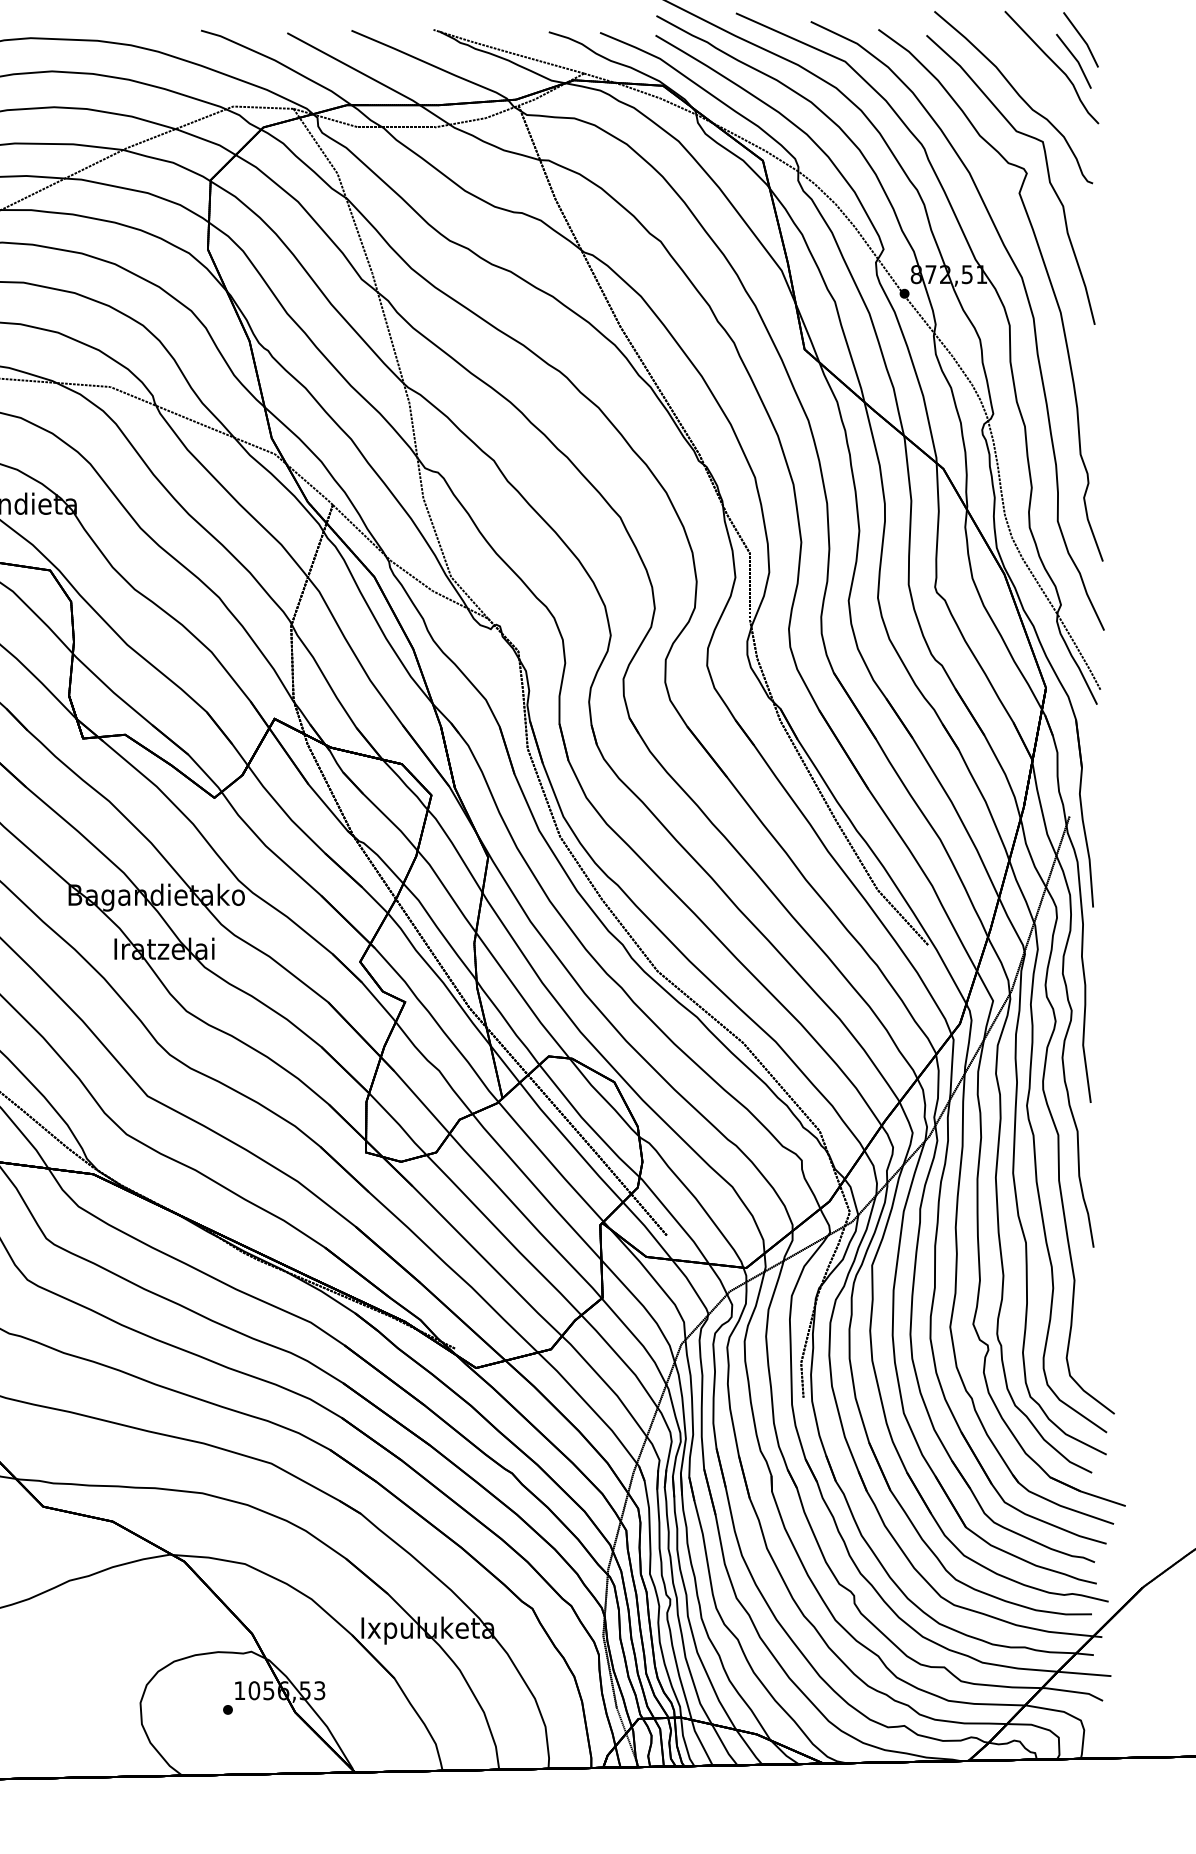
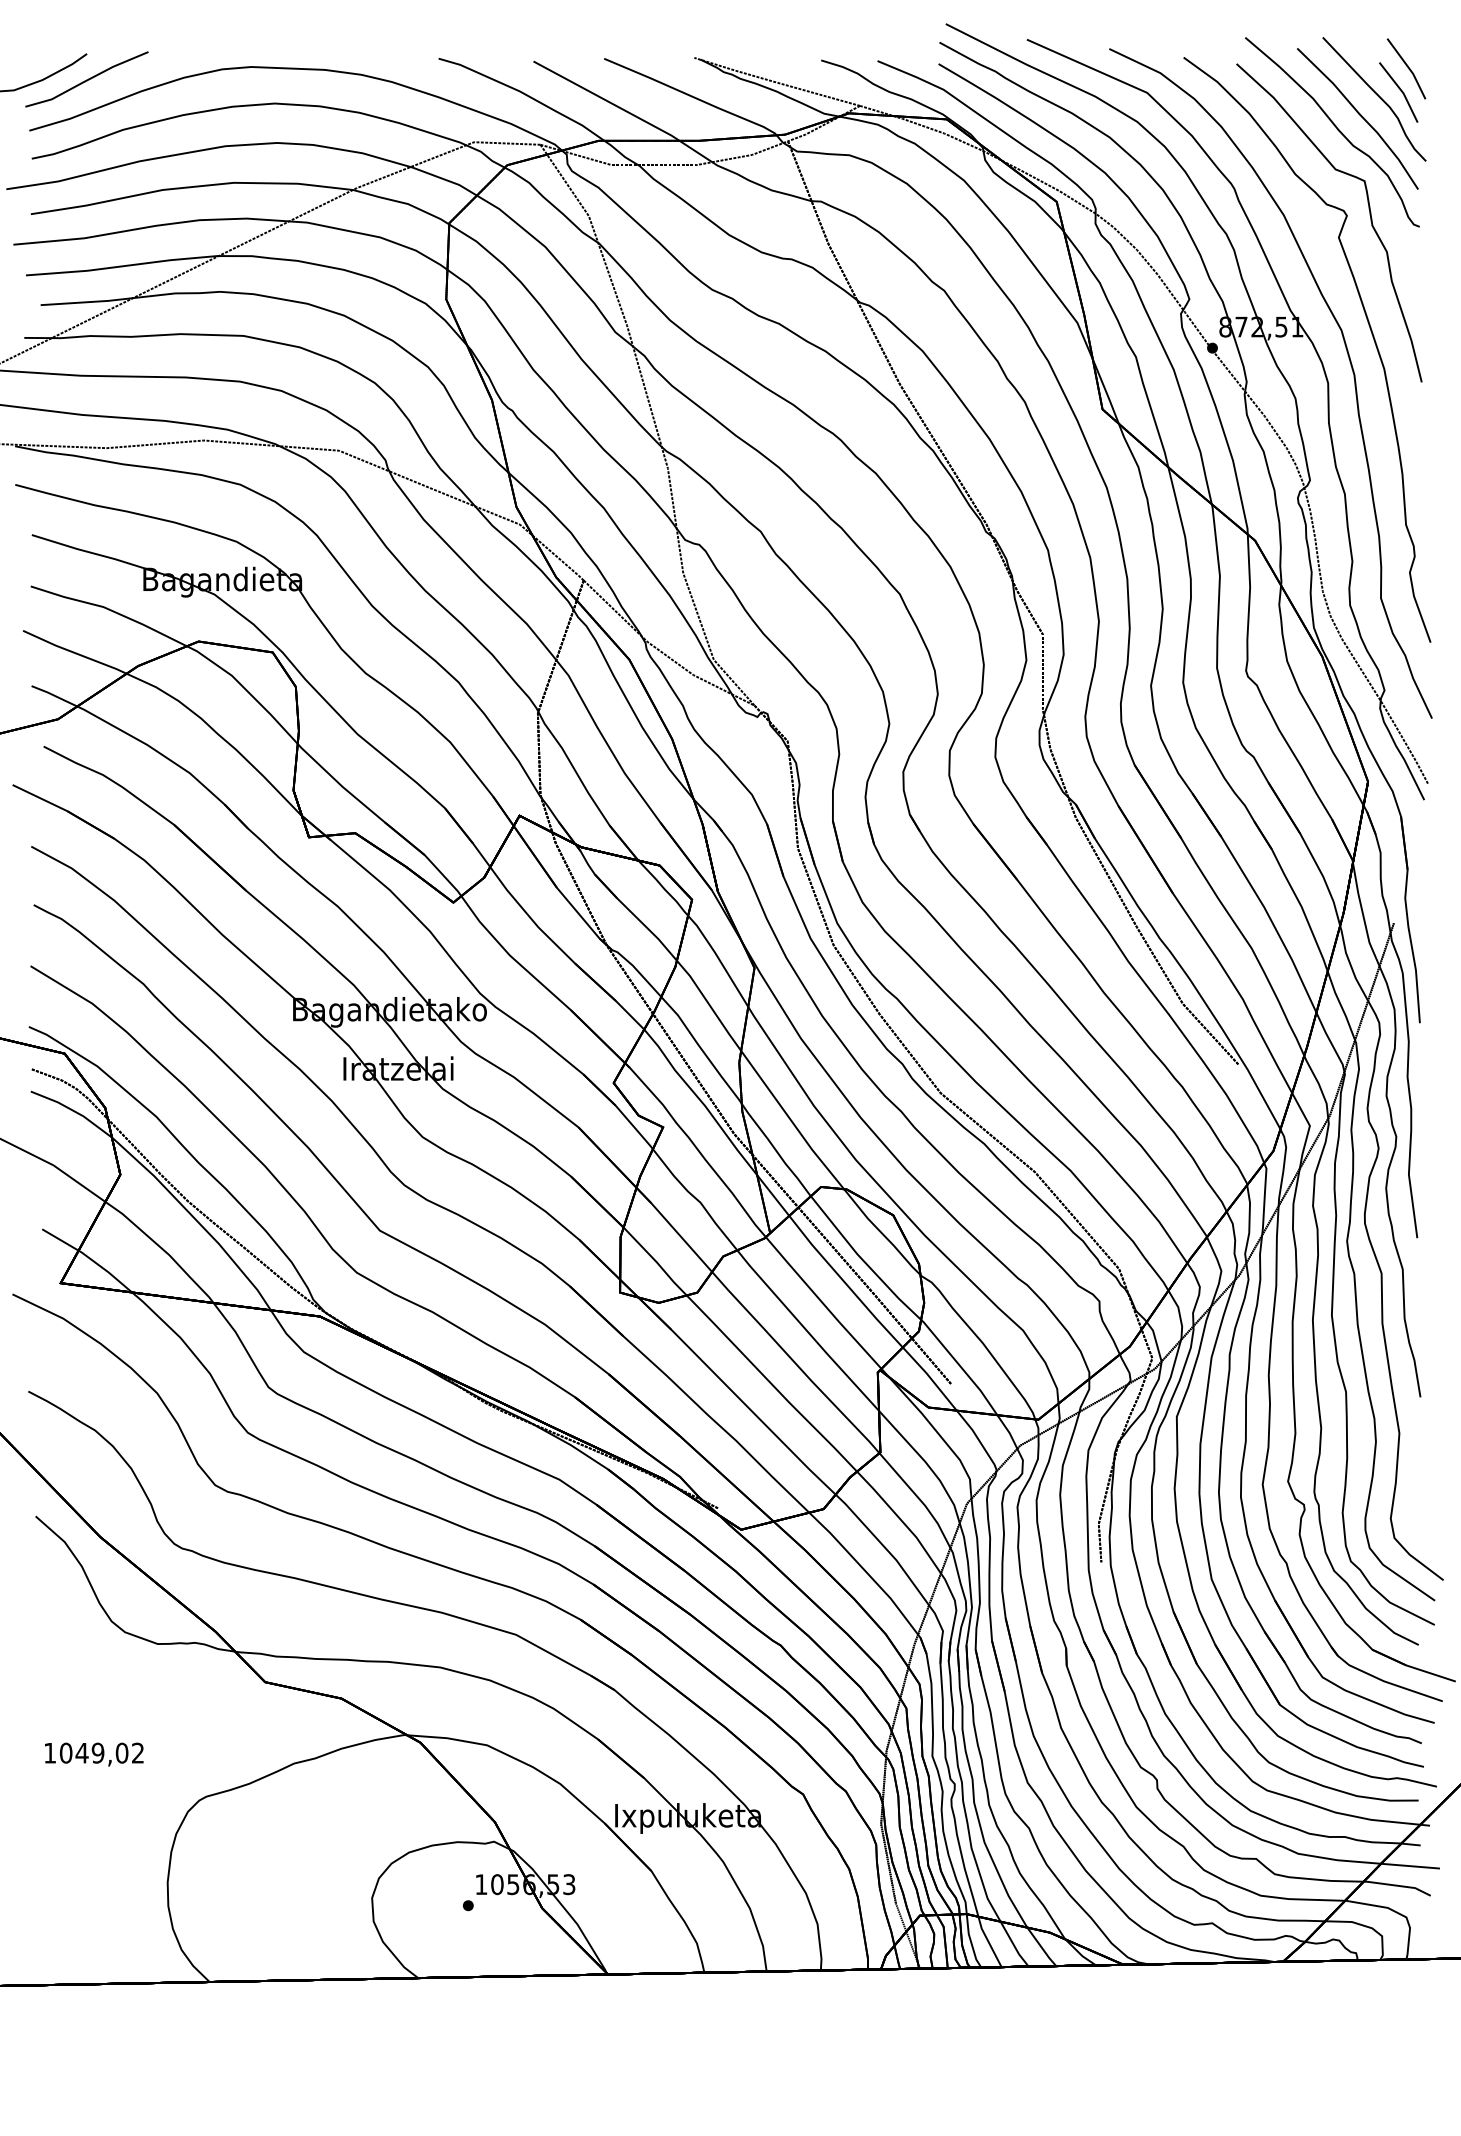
curve: (1038, 82) -> (1359, 115), added

